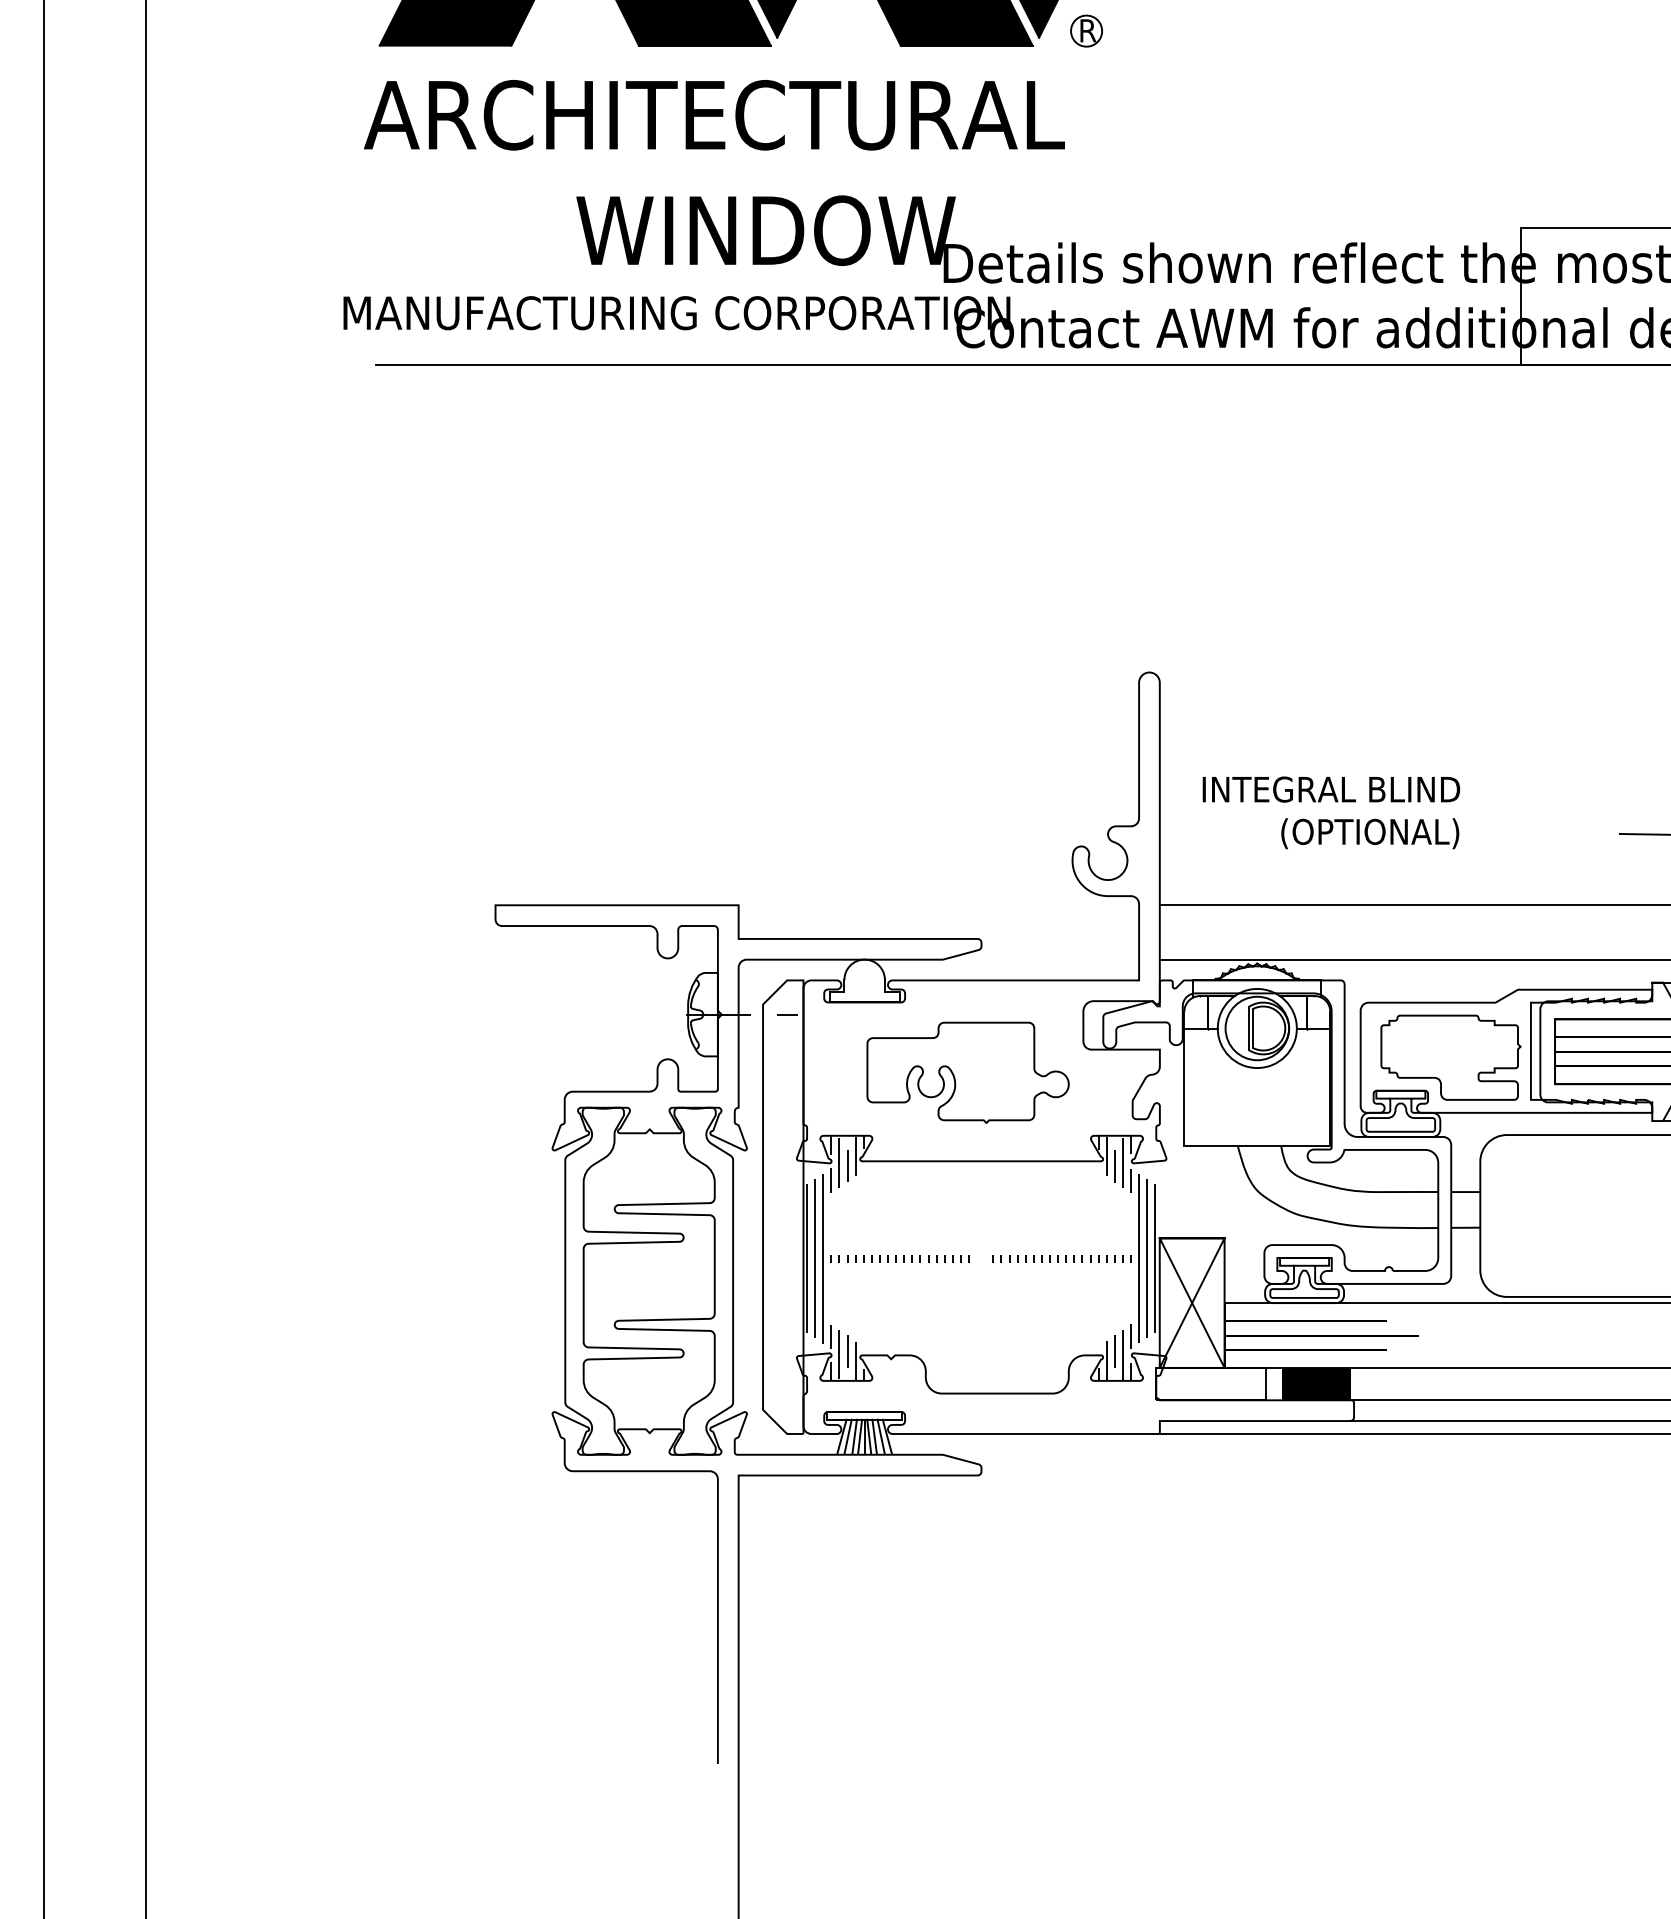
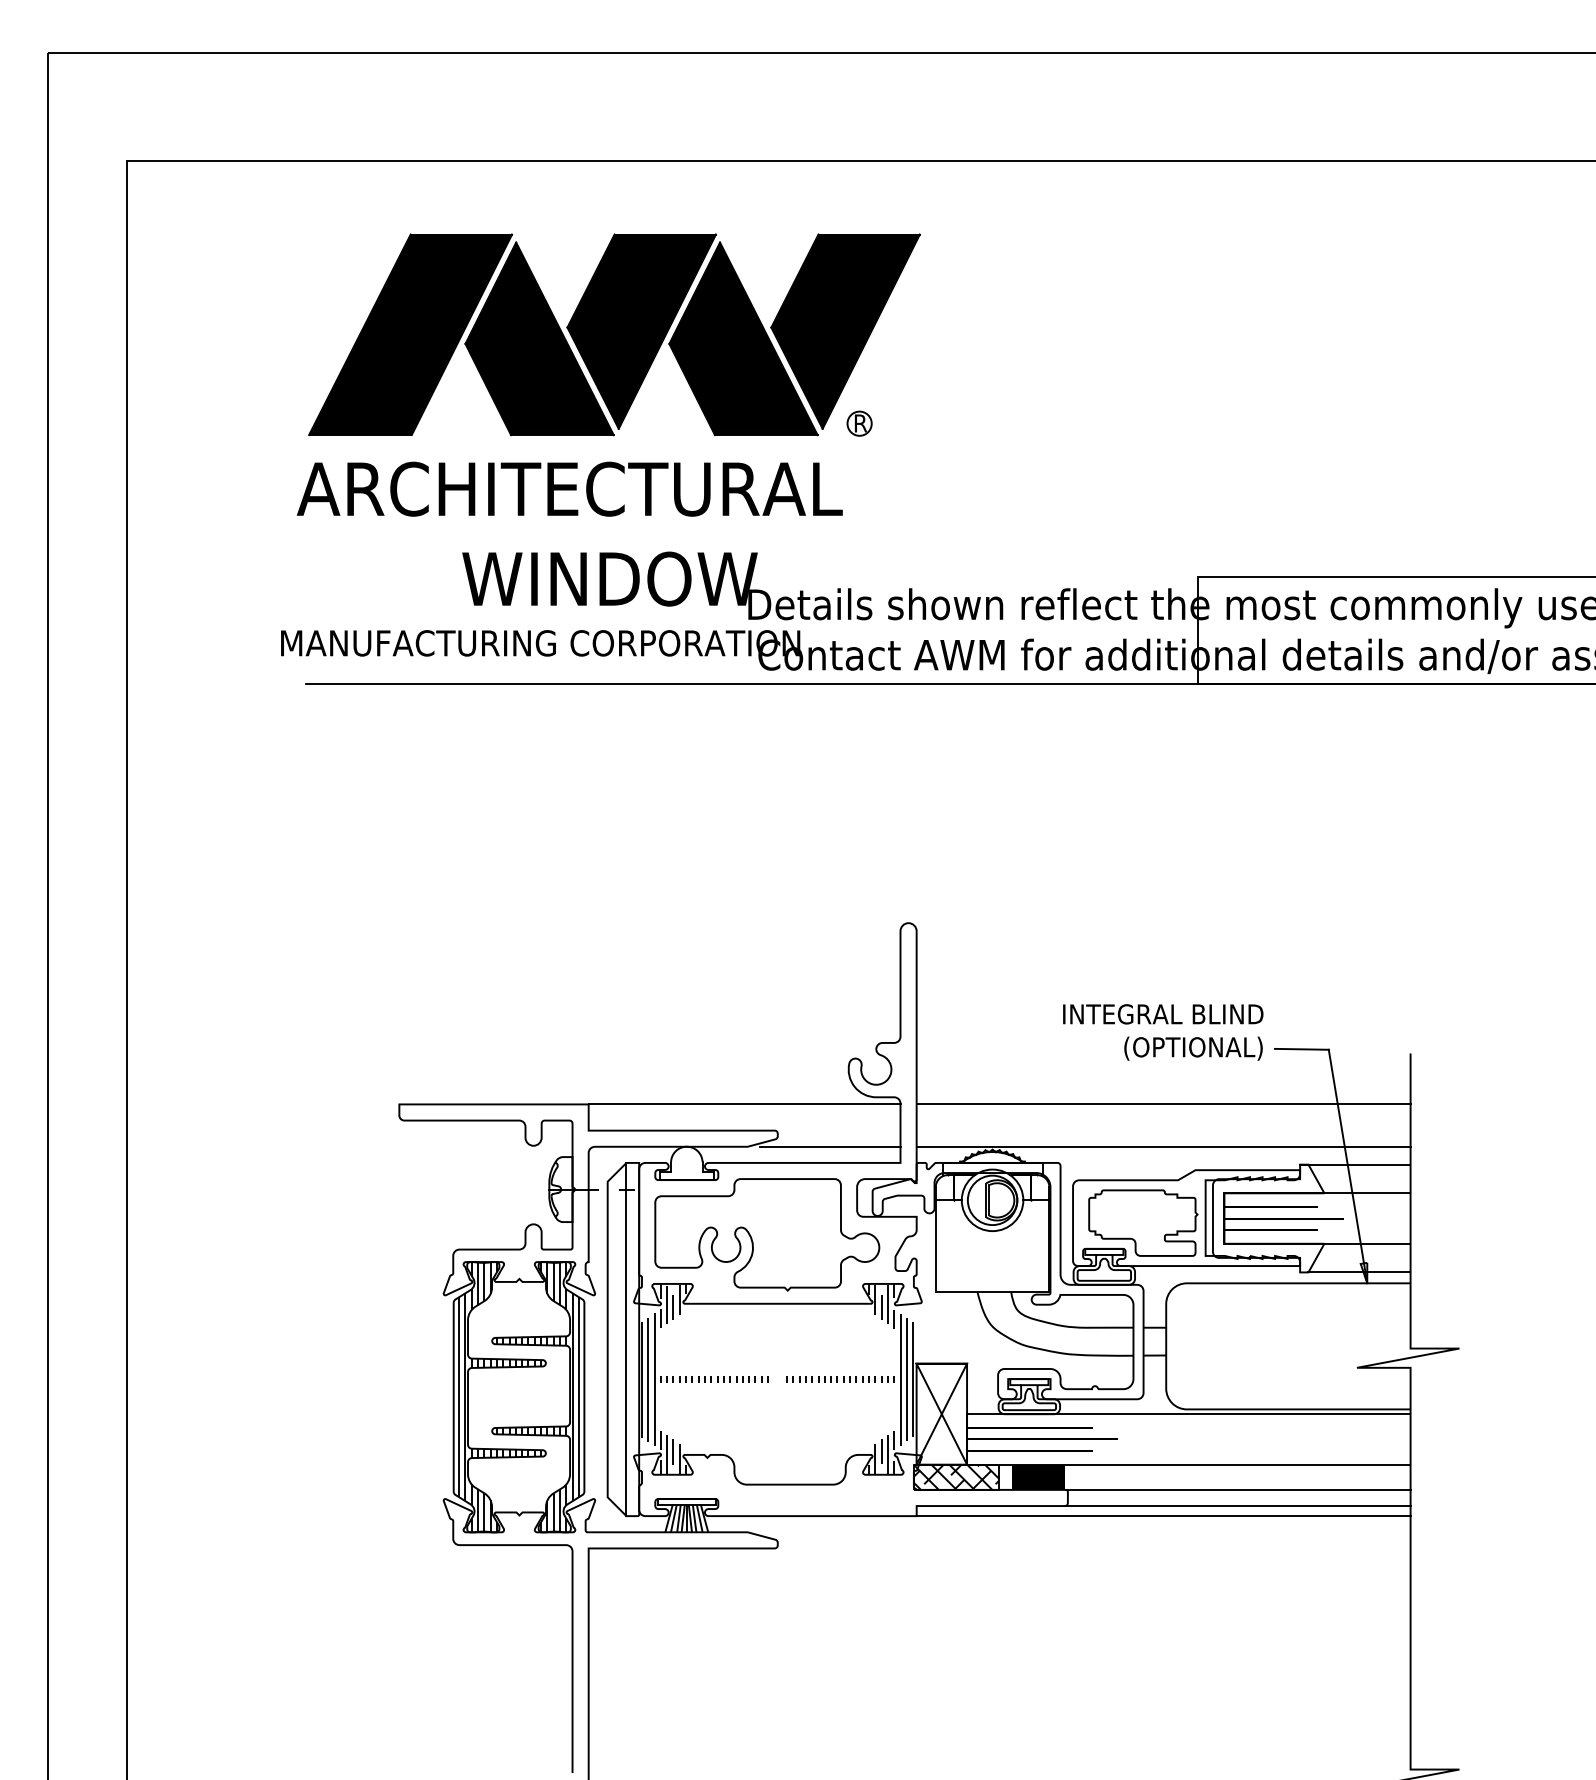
text: (1331, 812) -> (1163, 1032), moved
line: (938, 905) -> (744, 1104), added
line: (1049, 959) -> (830, 1146), added
part: (968, 1072) -> (767, 1234), size x1.43
line: (787, 1207) -> (626, 1339), added
hatch: (625, 1281) -> (500, 1397), added
hatch: (672, 1281) -> (537, 1397), added
hatch: (1211, 1383) -> (956, 1476), added

